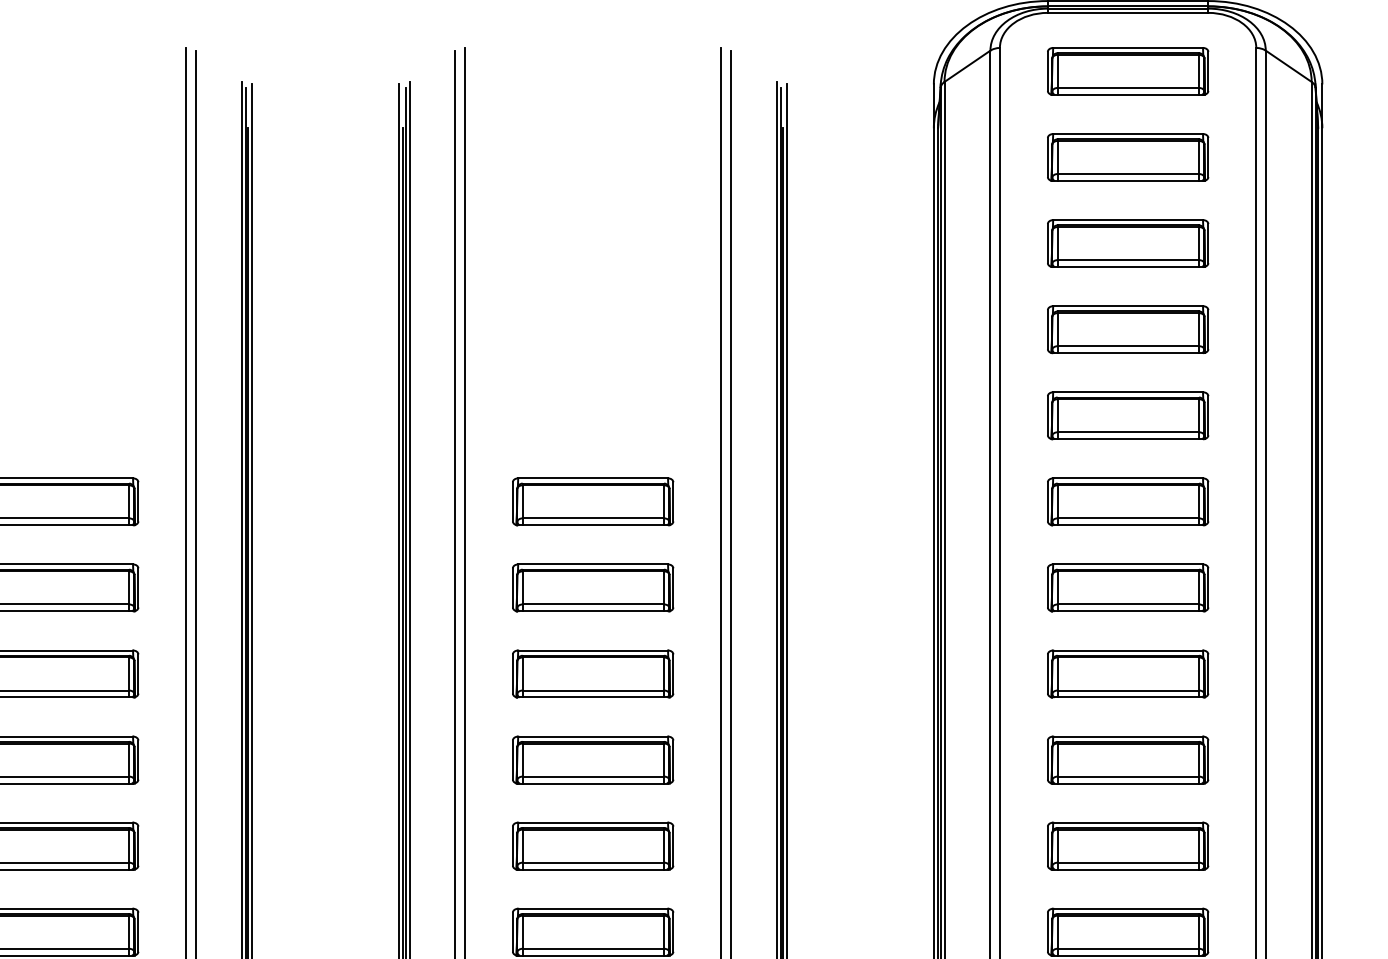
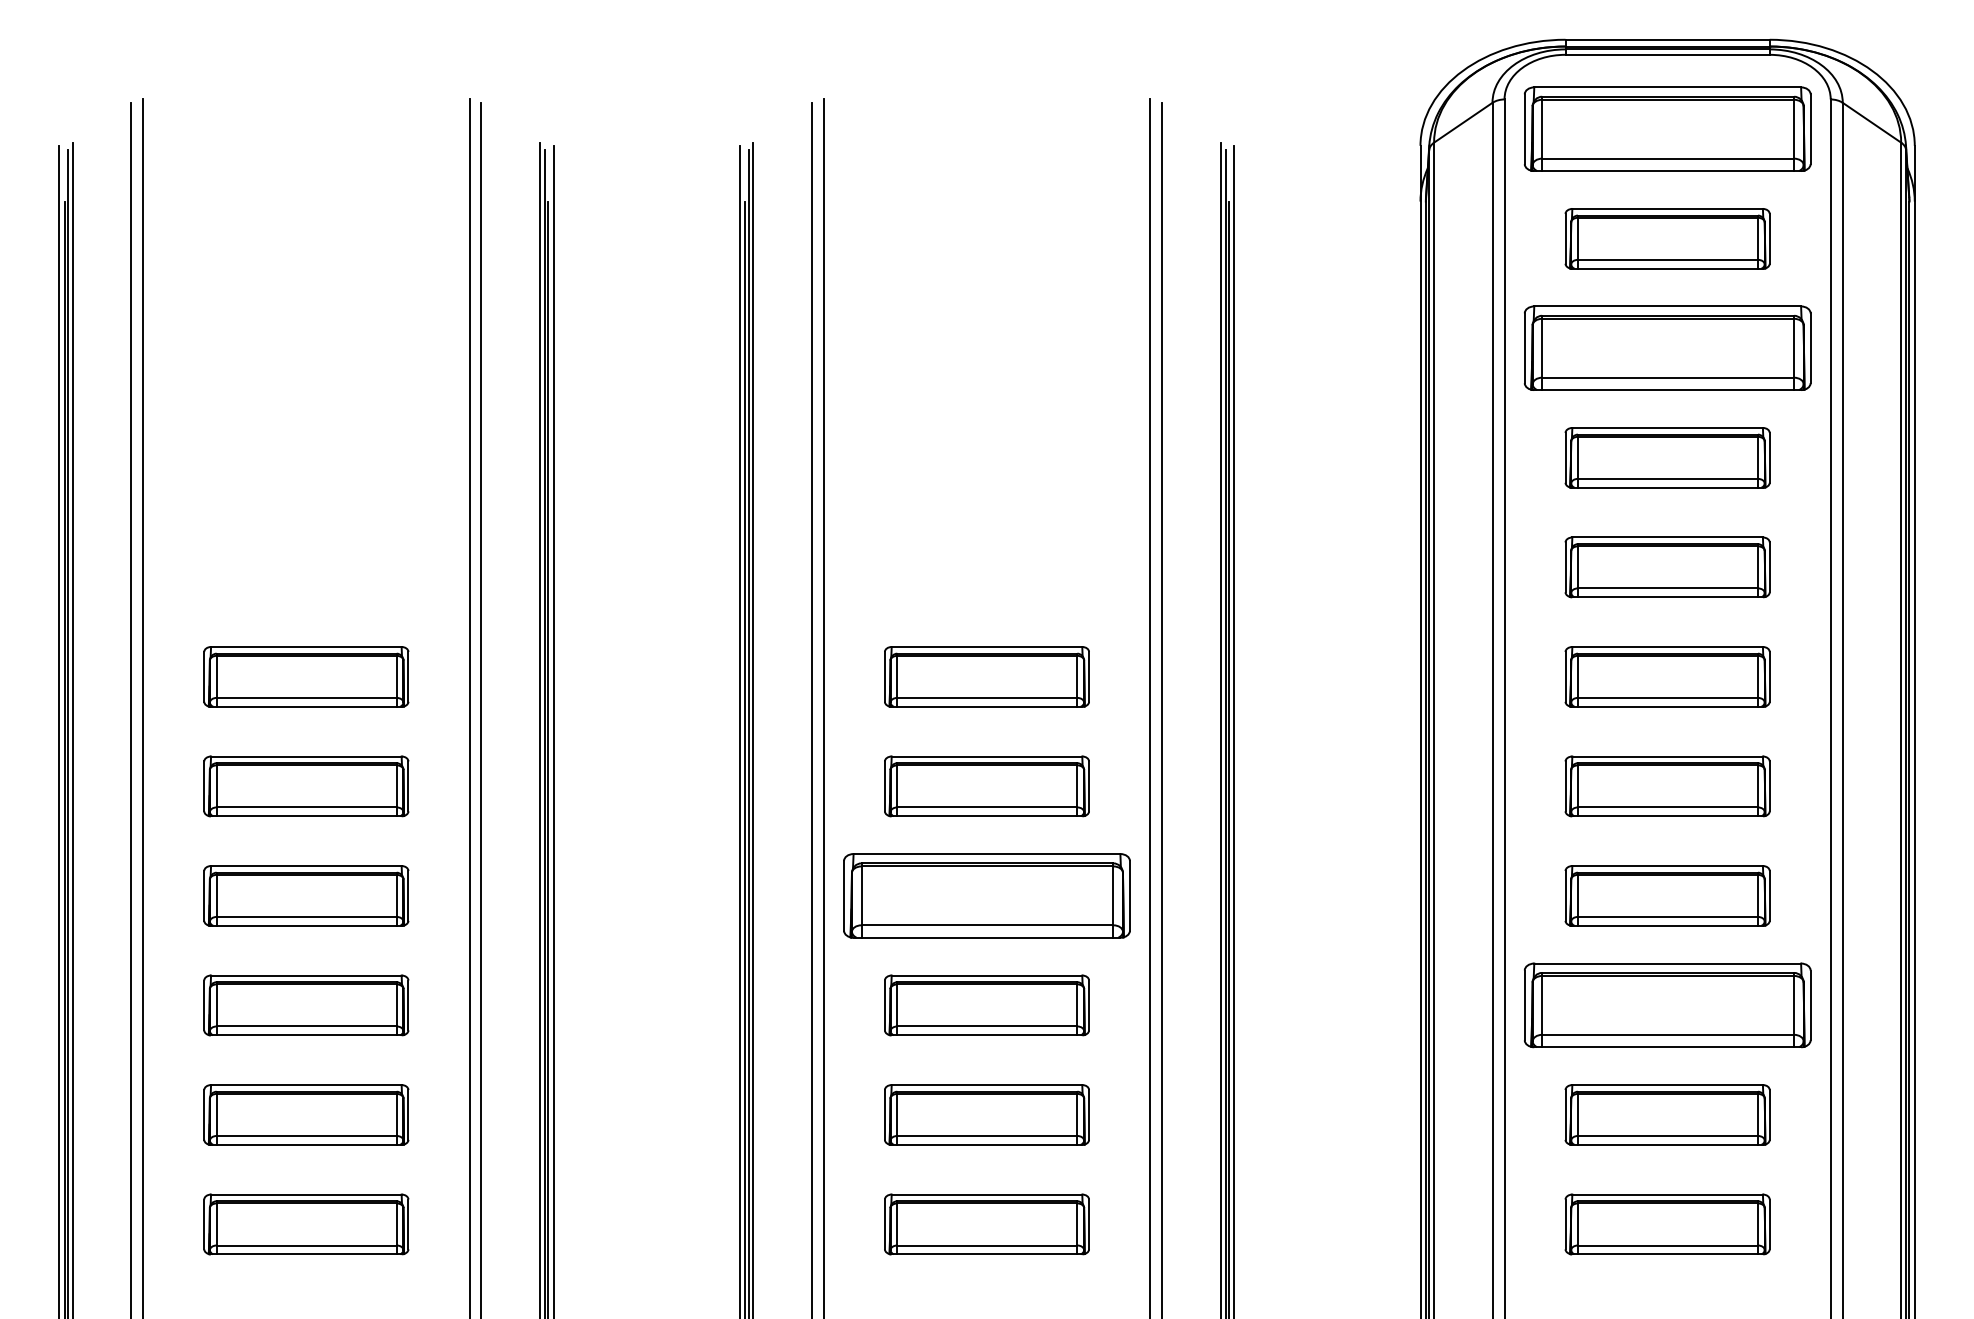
part: (1127, 71) -> (1667, 129), size x1.4
part: (1127, 243) -> (1667, 348), size x1.4
part: (592, 673) -> (986, 895), size x1.4
part: (1127, 760) -> (1667, 1005), size x1.4

